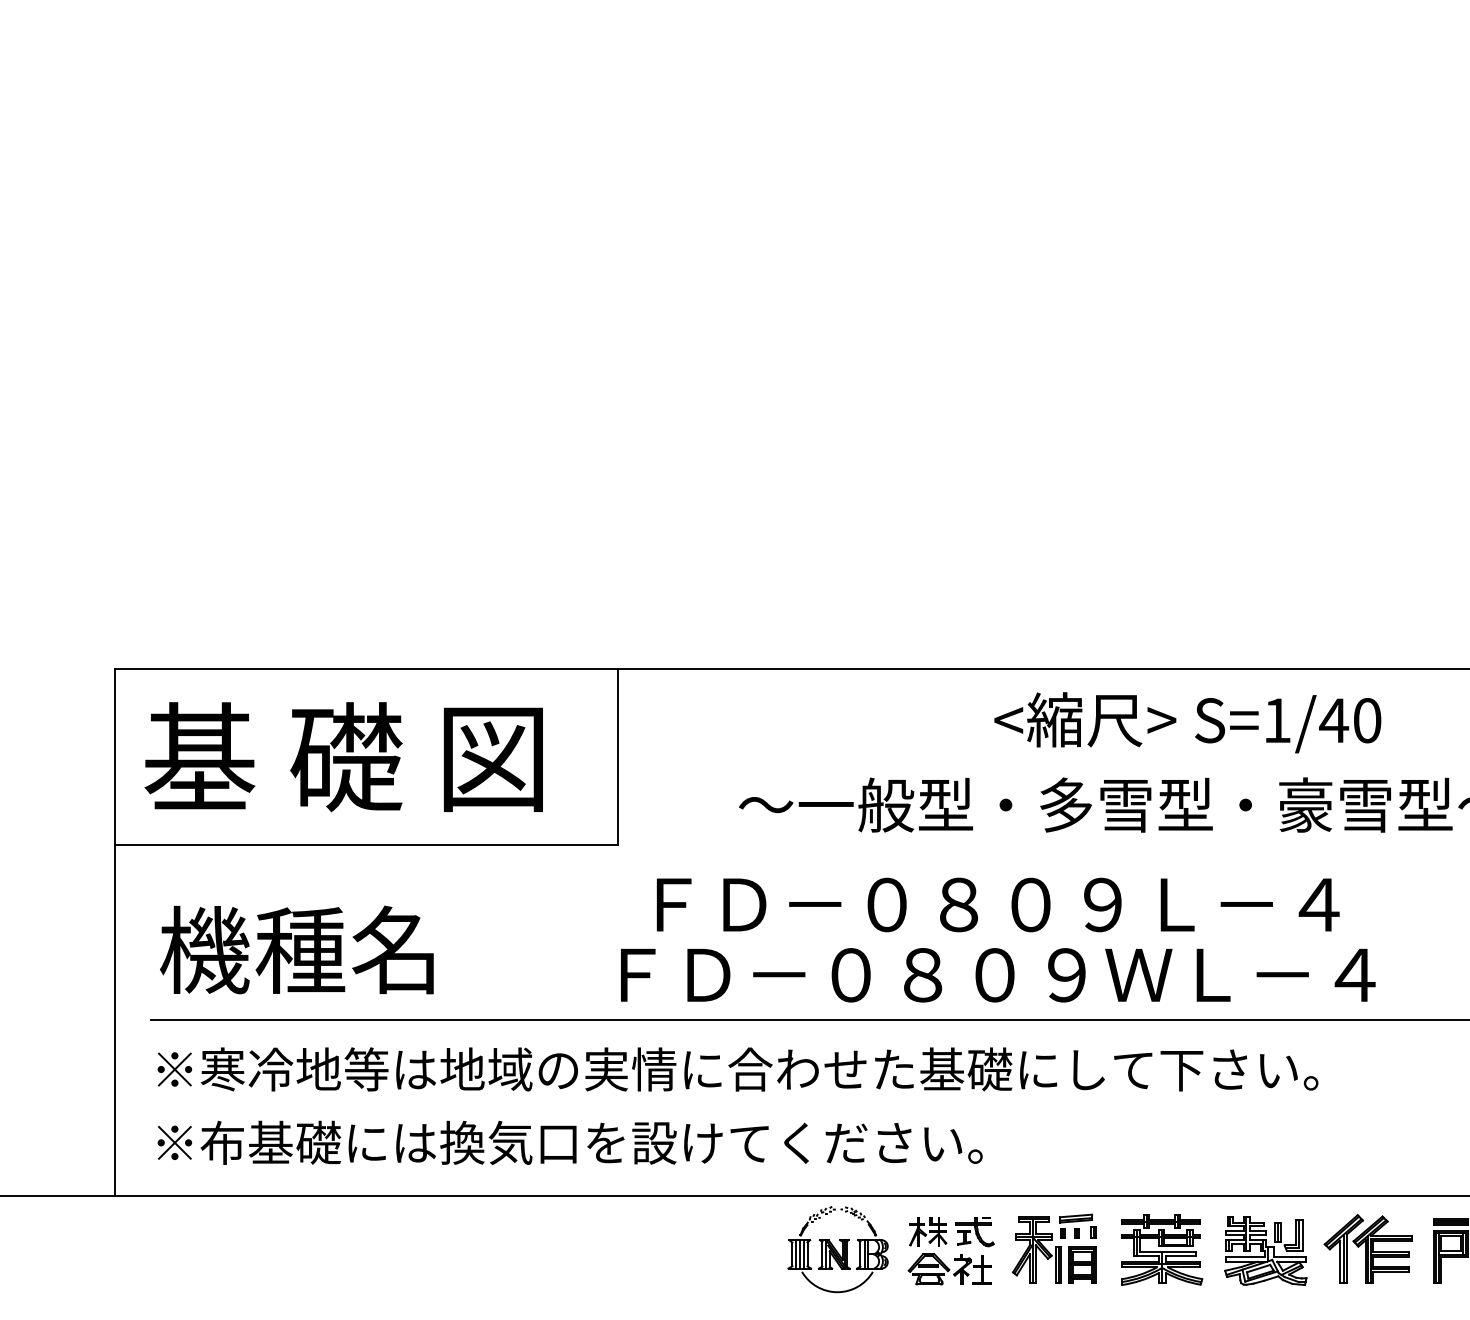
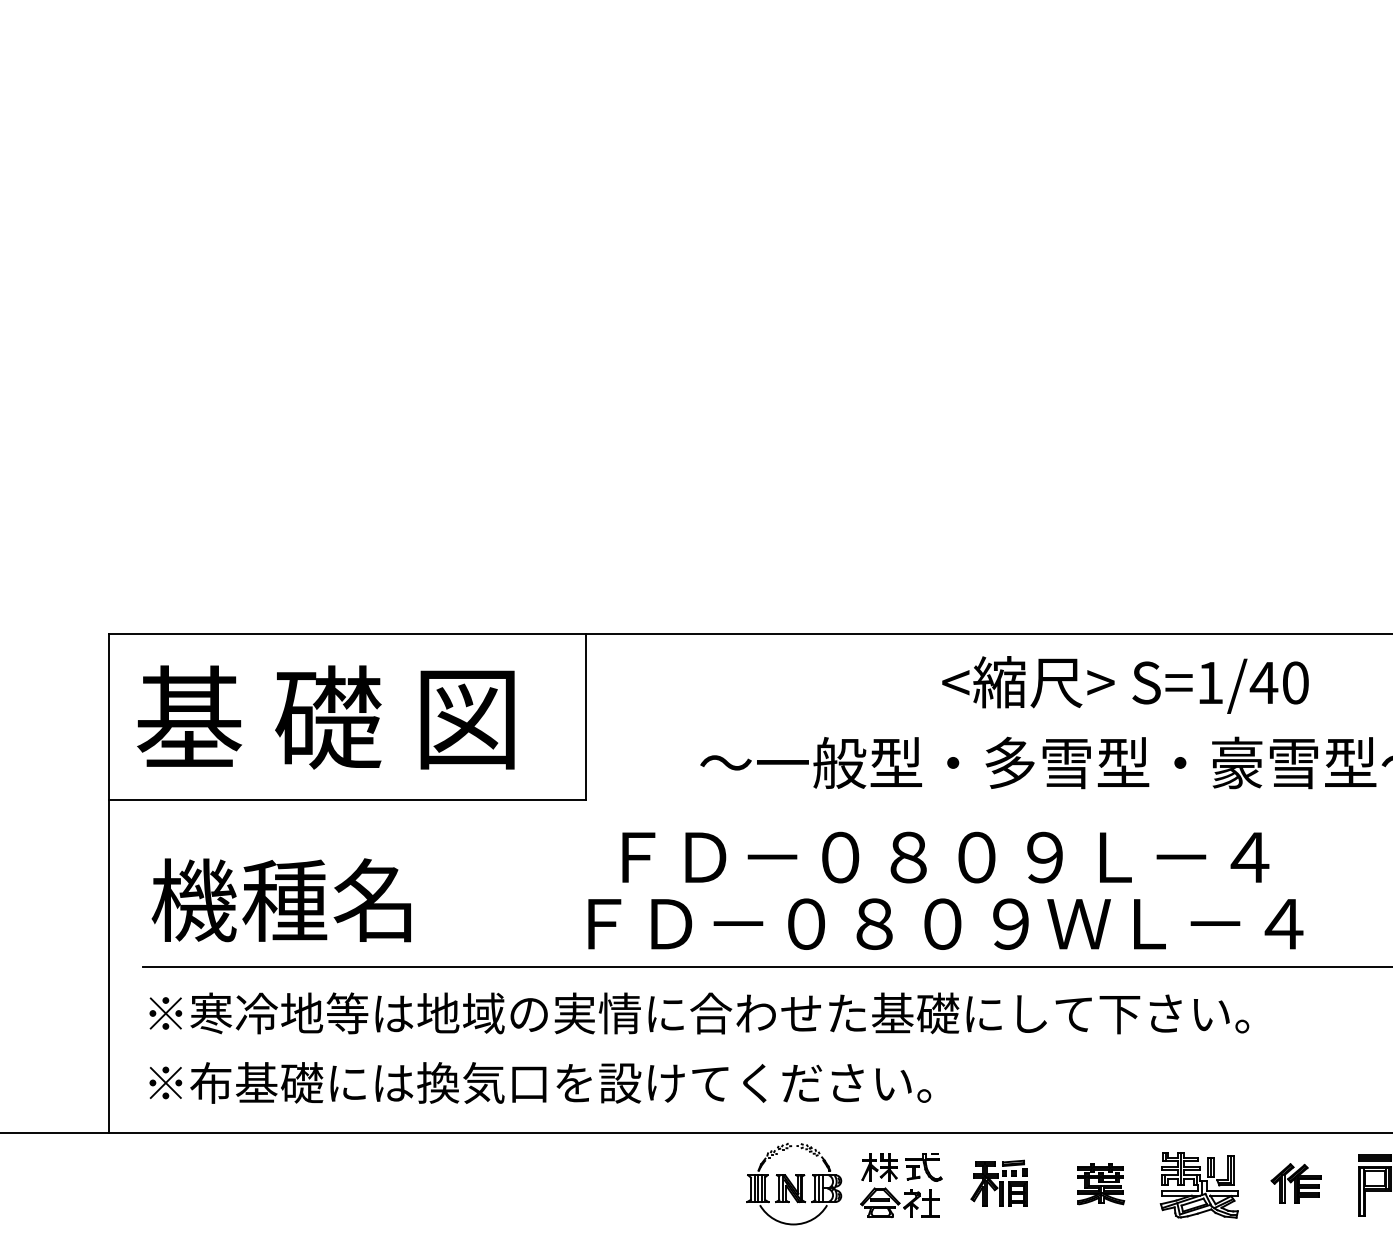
part: (1053, 1248) -> (998, 1183), size x0.7
part: (1368, 1248) -> (1296, 1183), size x0.6
part: (1162, 1250) -> (1101, 1184), size x0.6

